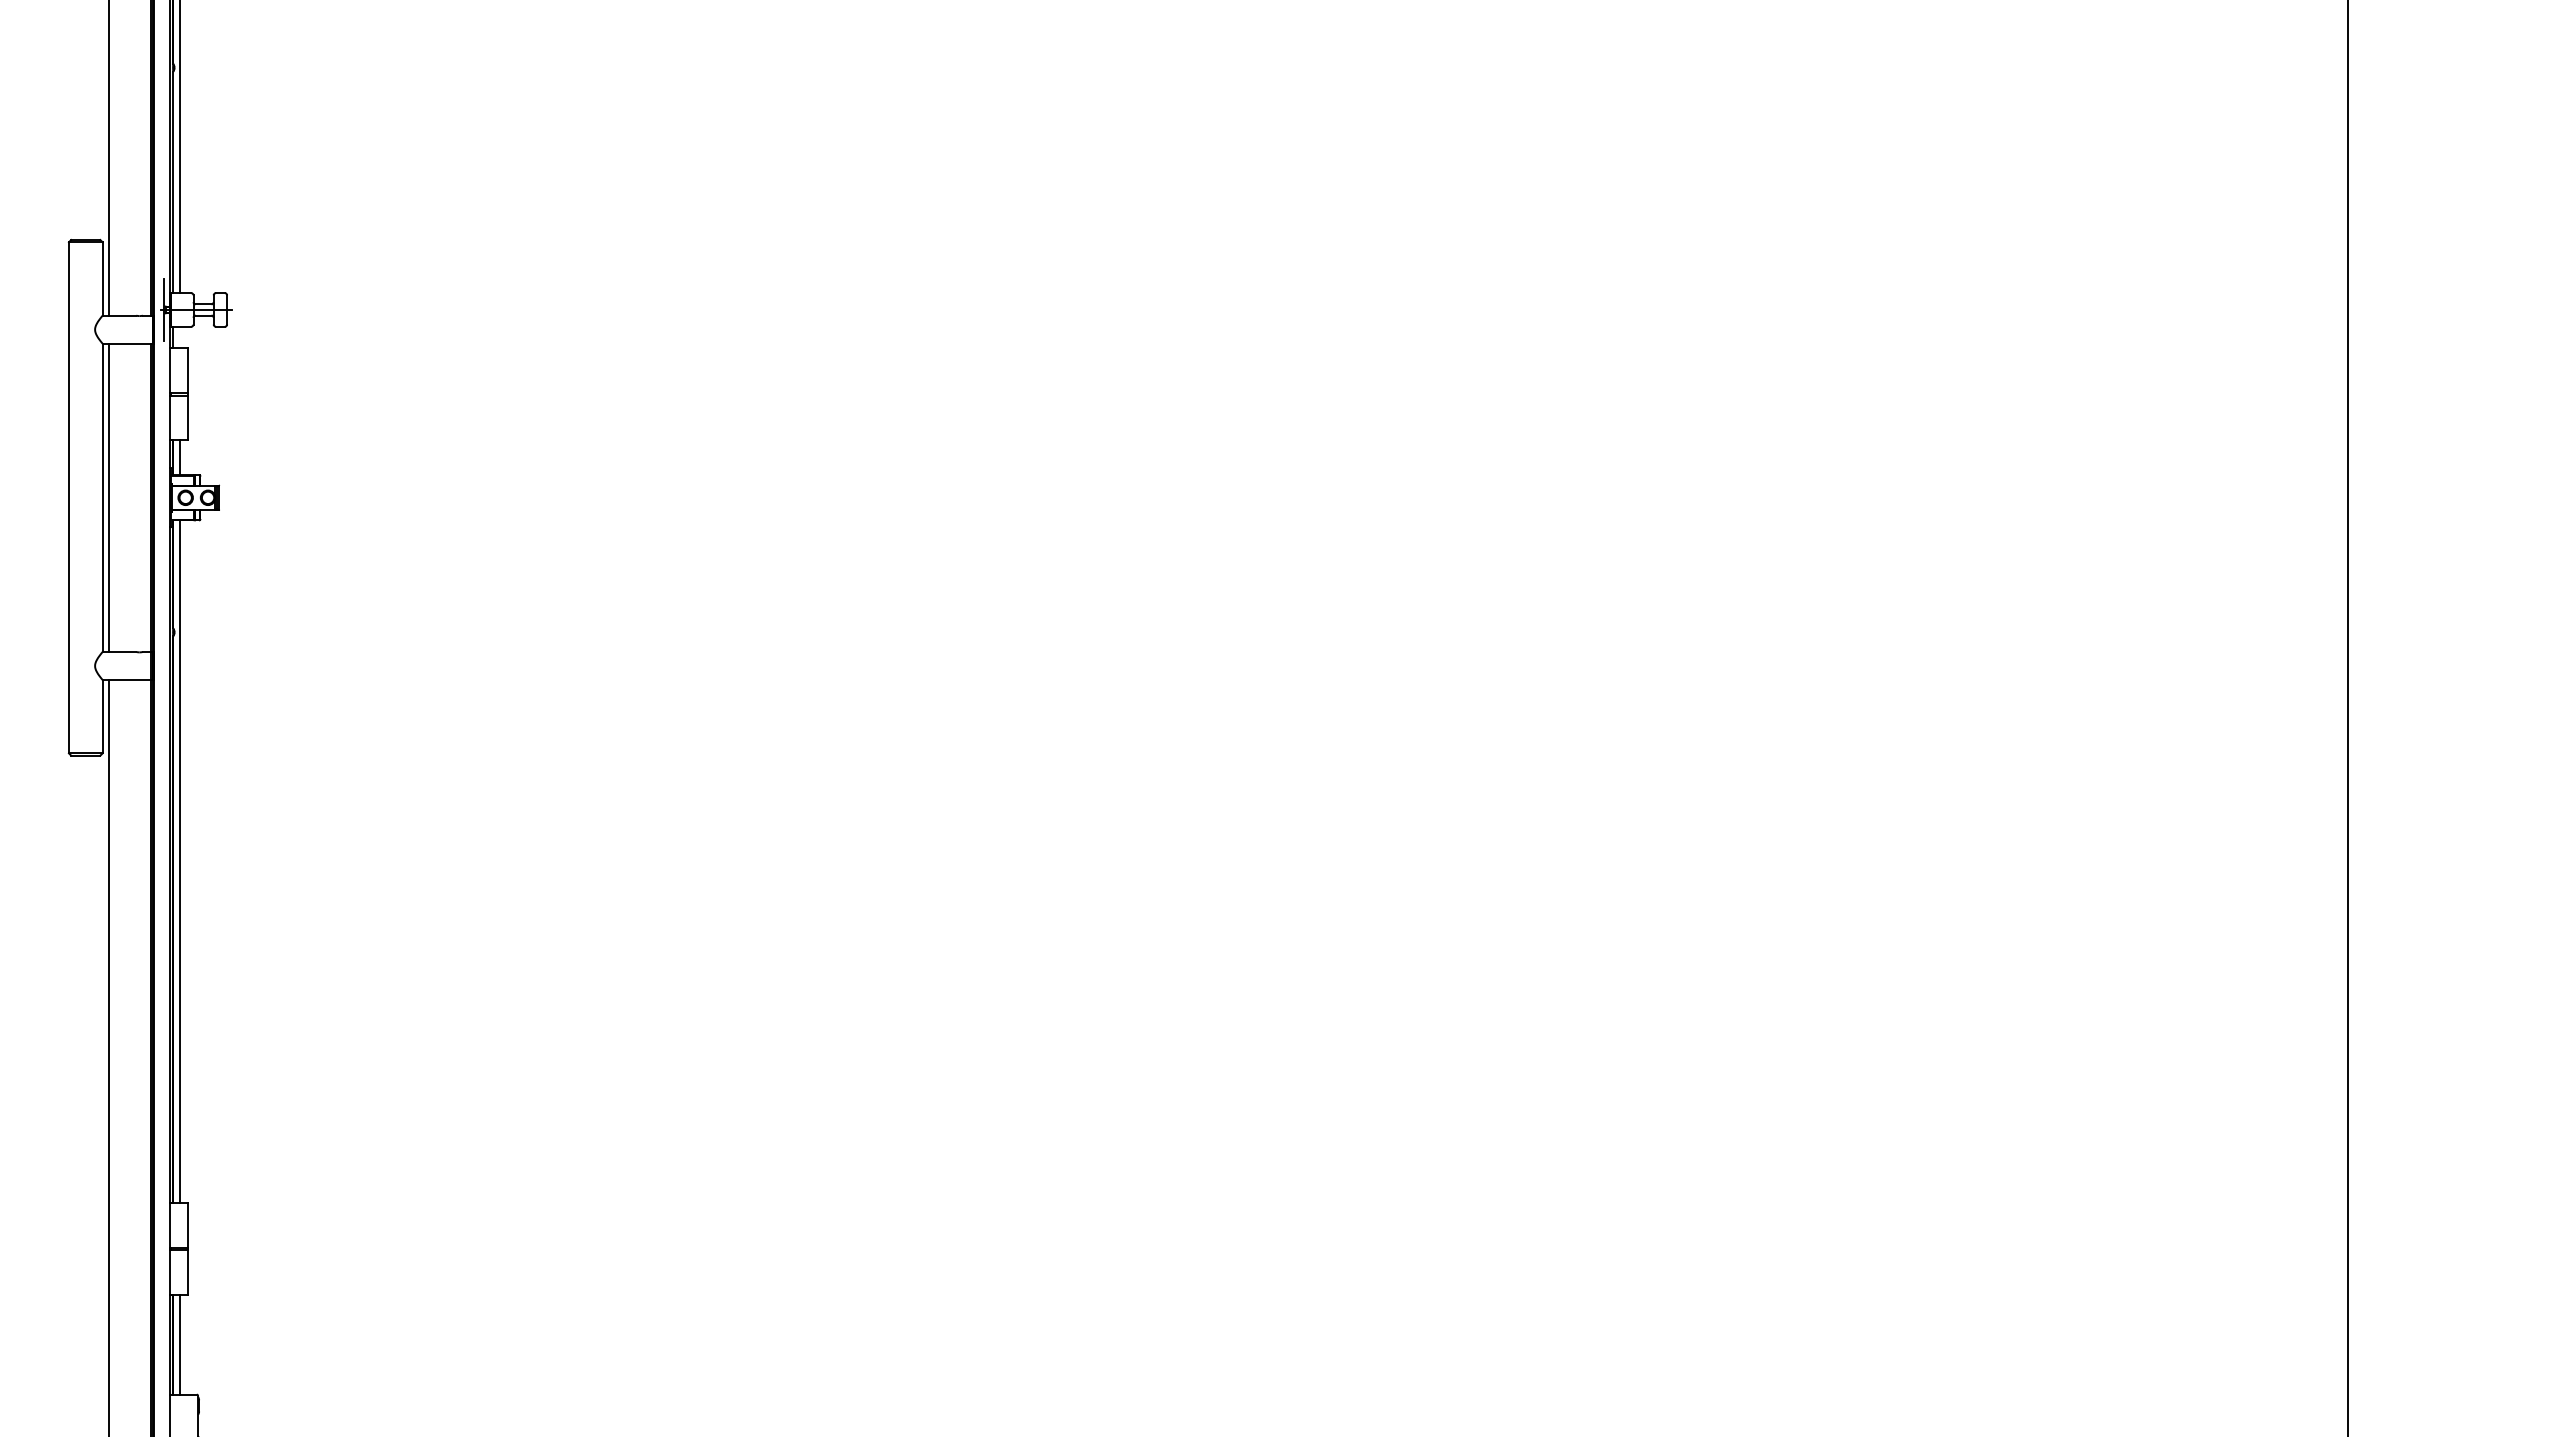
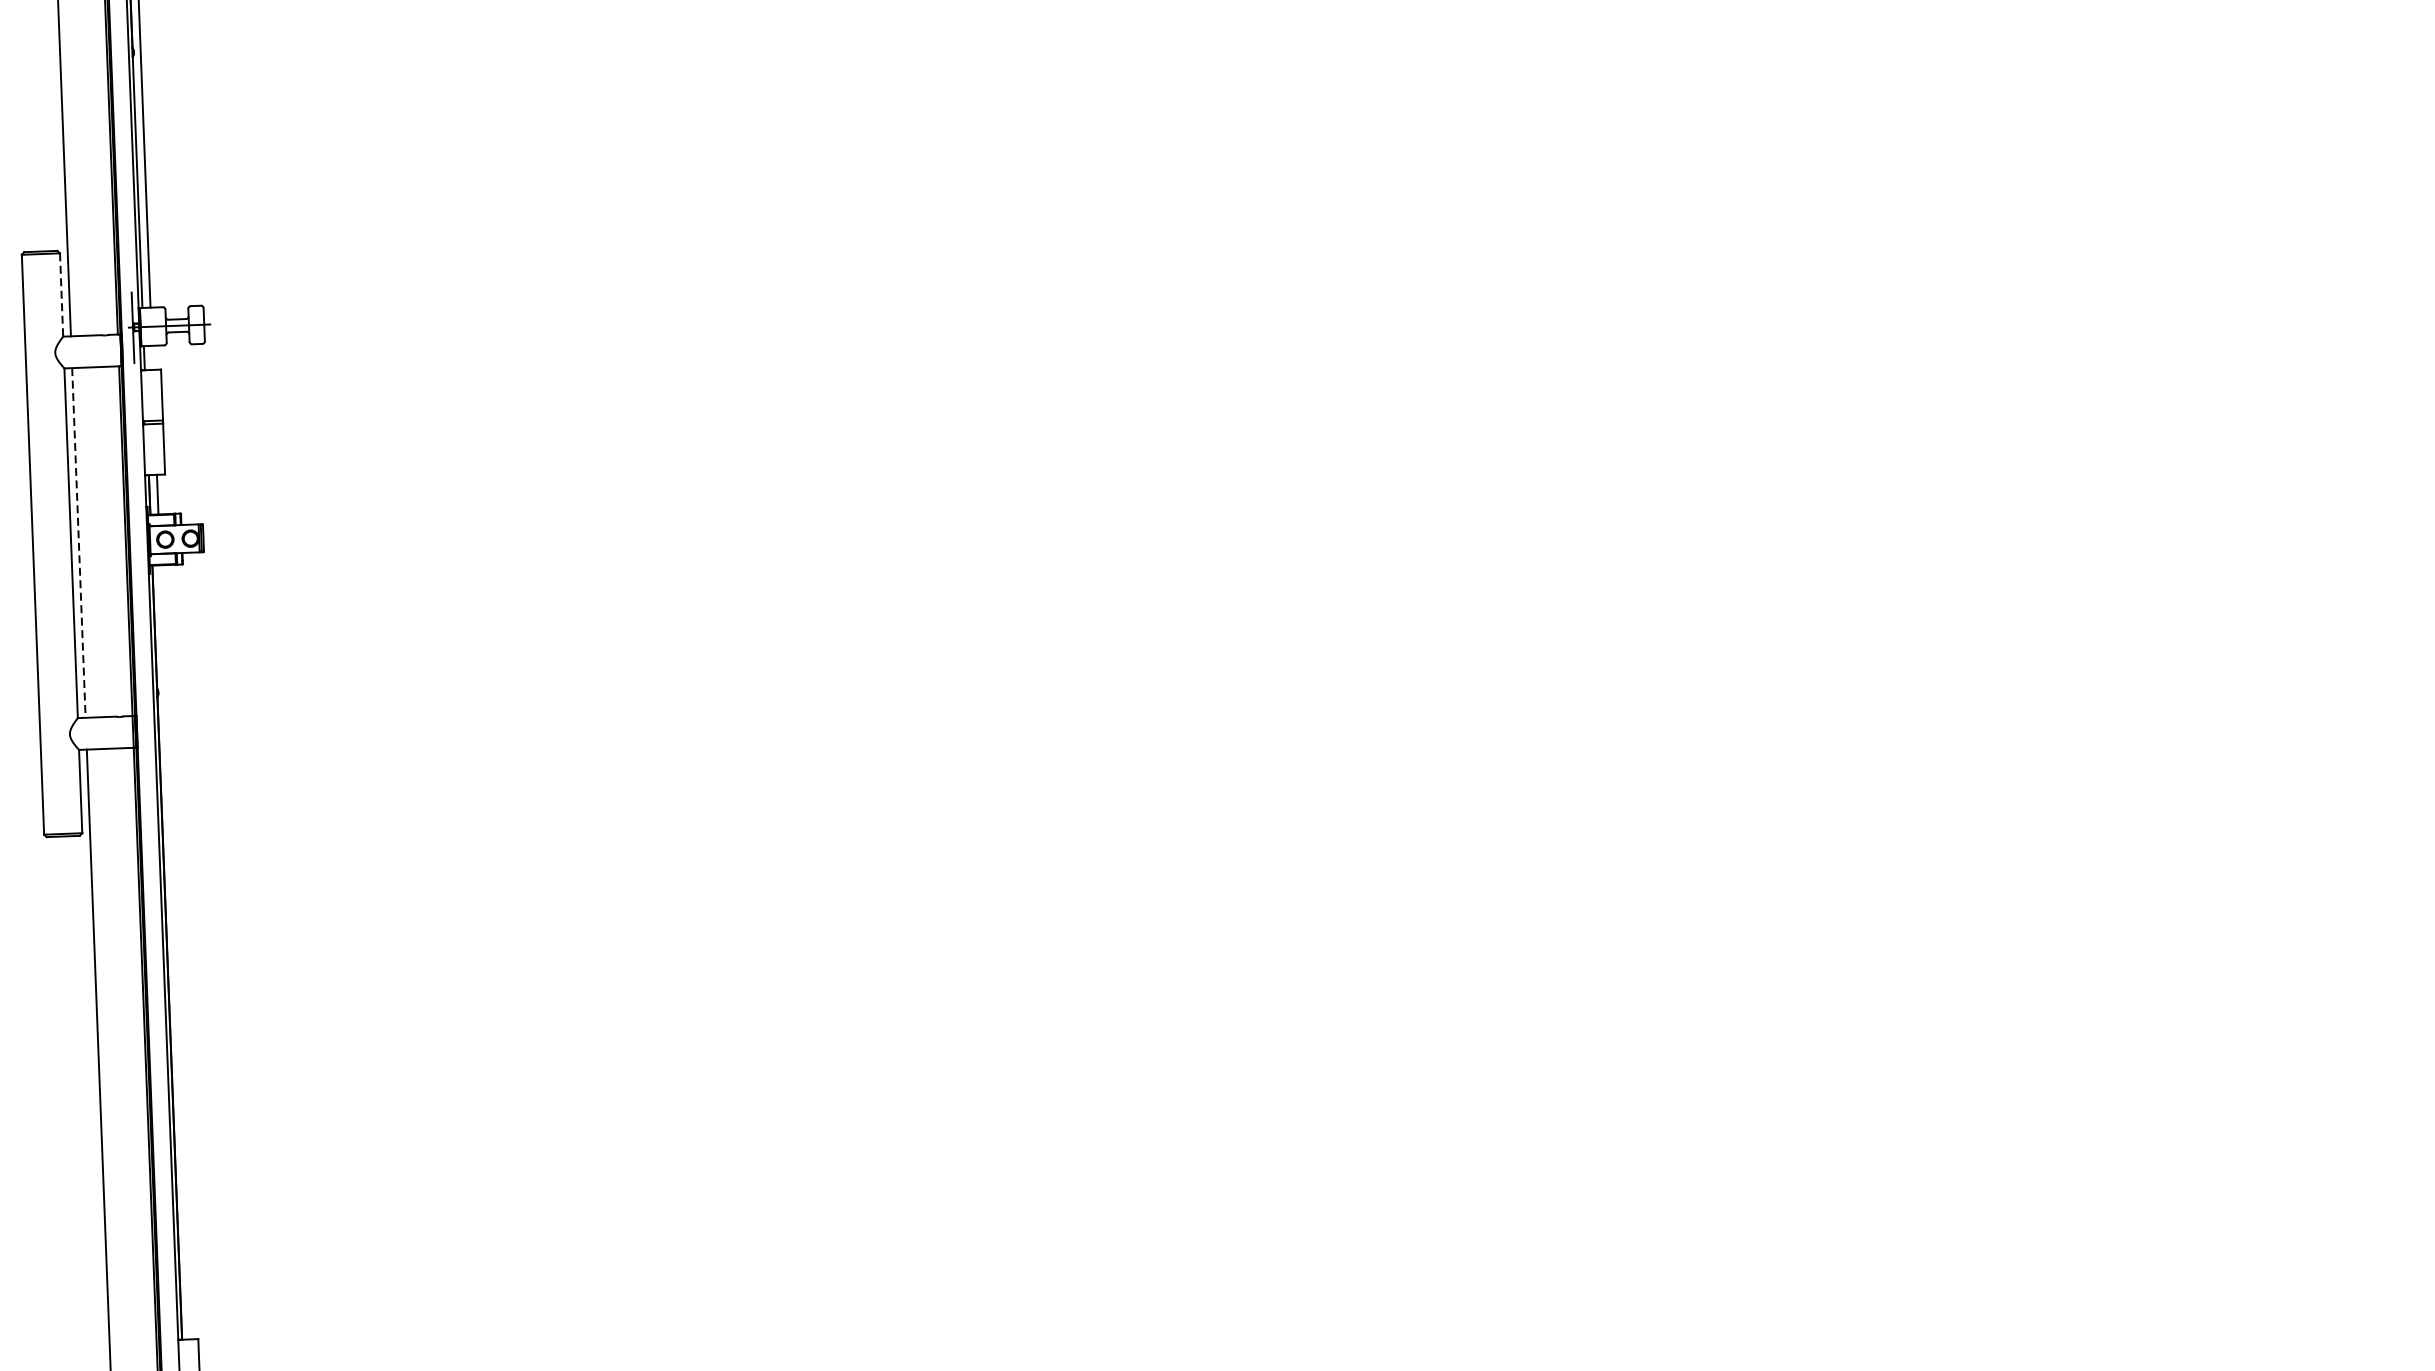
line: (102, 278) -> (61, 294), solid -> dashed
line: (109, 498) -> (78, 543), solid -> dashed
line: (180, 861) -> (175, 952), removed

